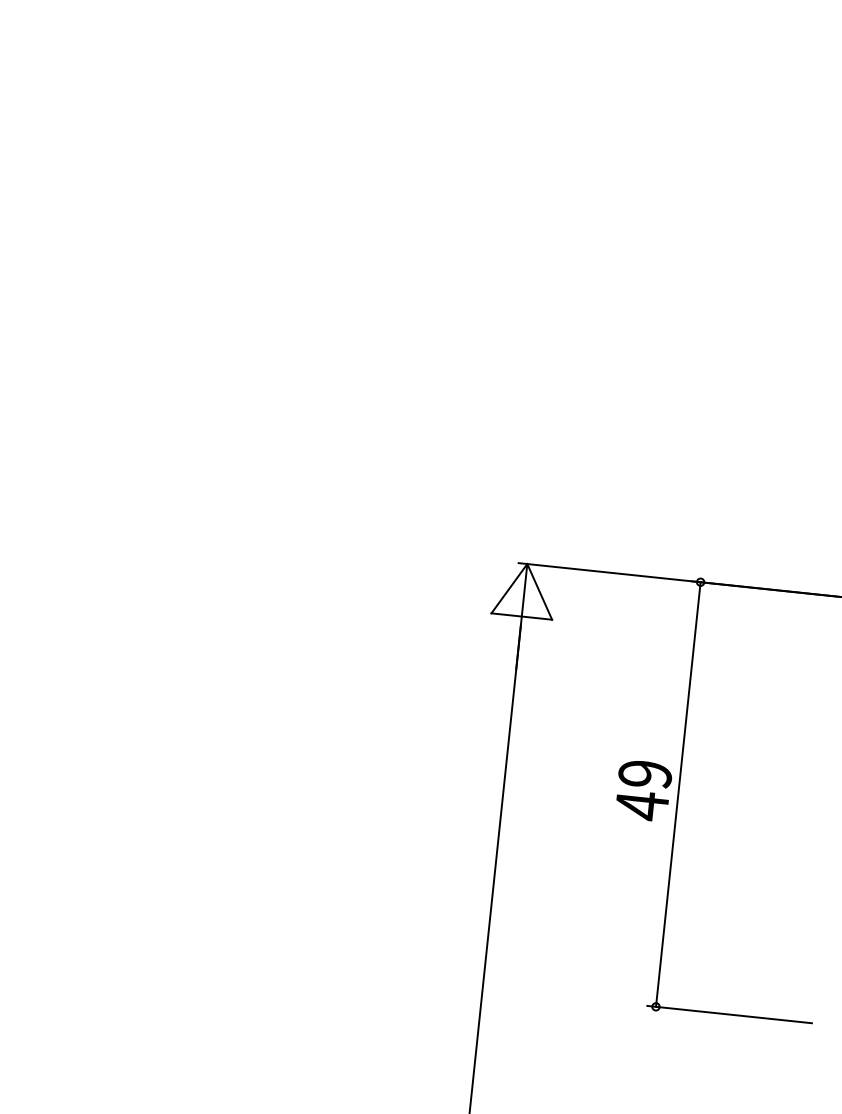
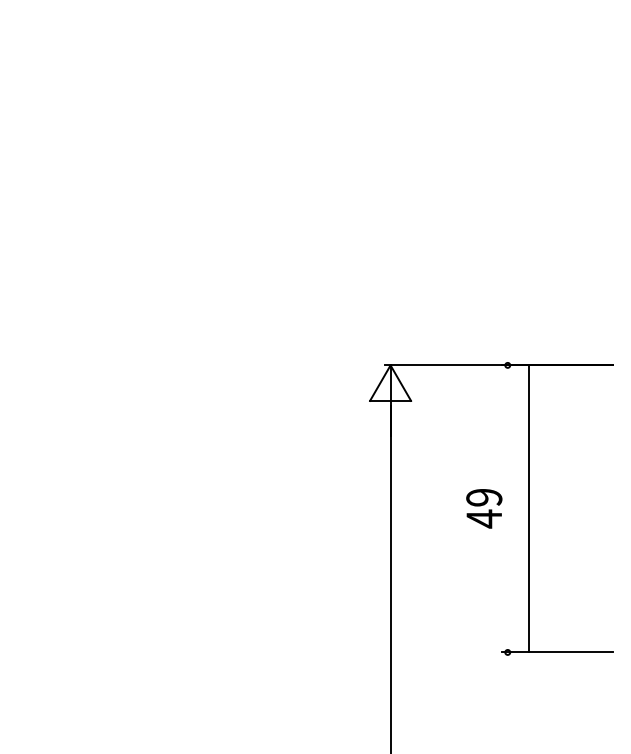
line: (677, 793) -> (528, 508), moved

